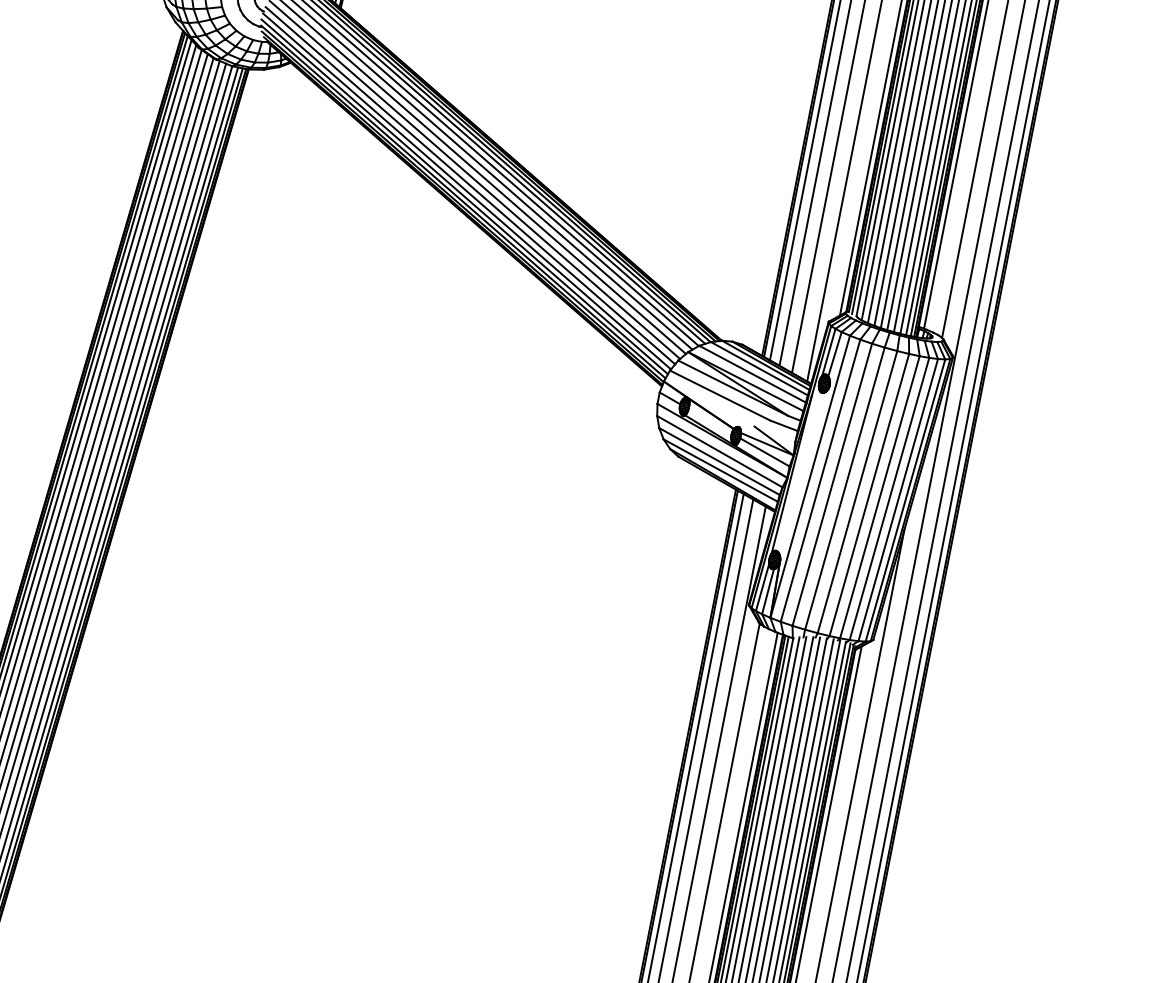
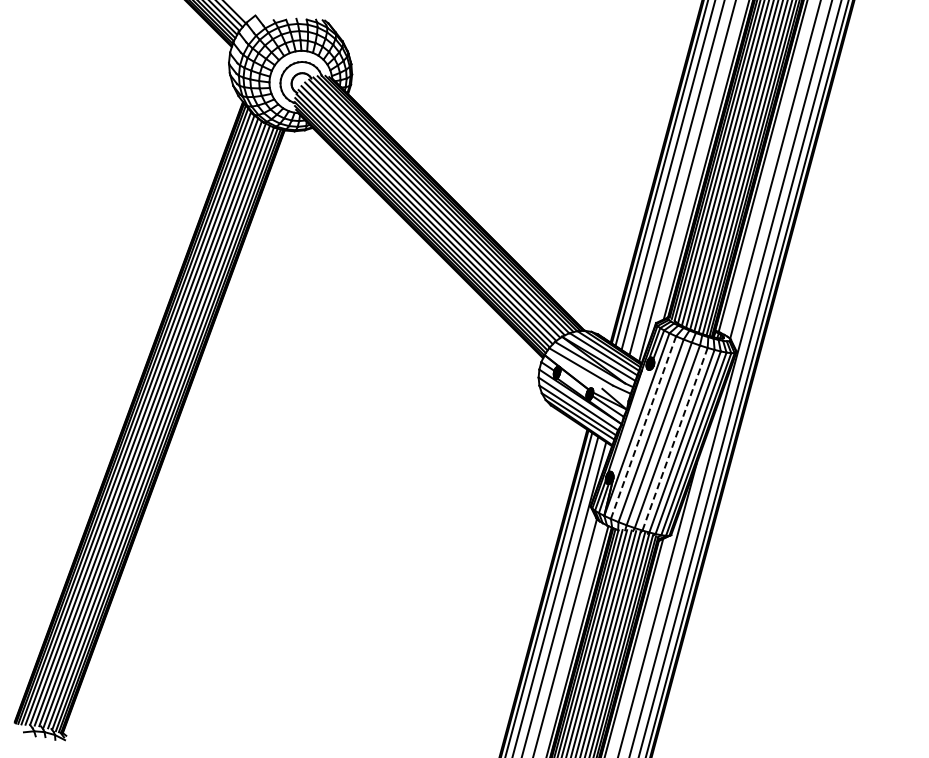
line: (820, 480) -> (643, 427), solid -> dashed
line: (869, 495) -> (675, 439), solid -> dashed

